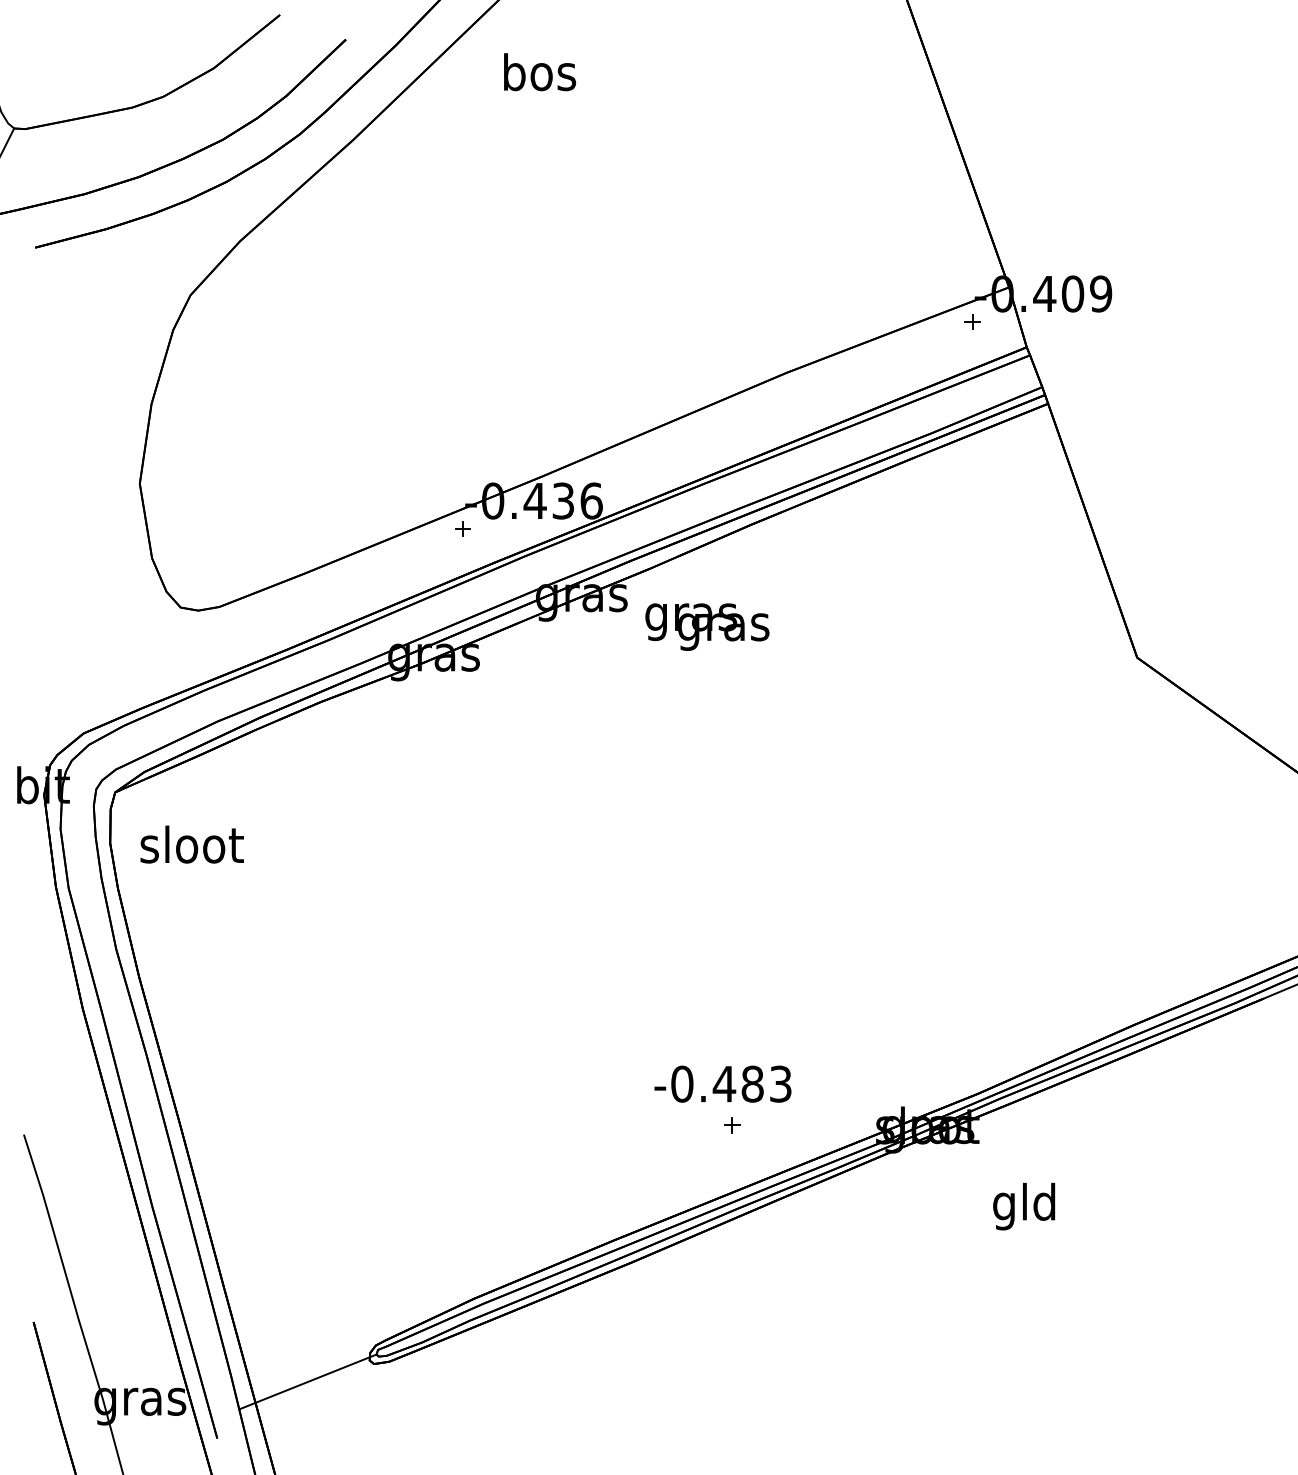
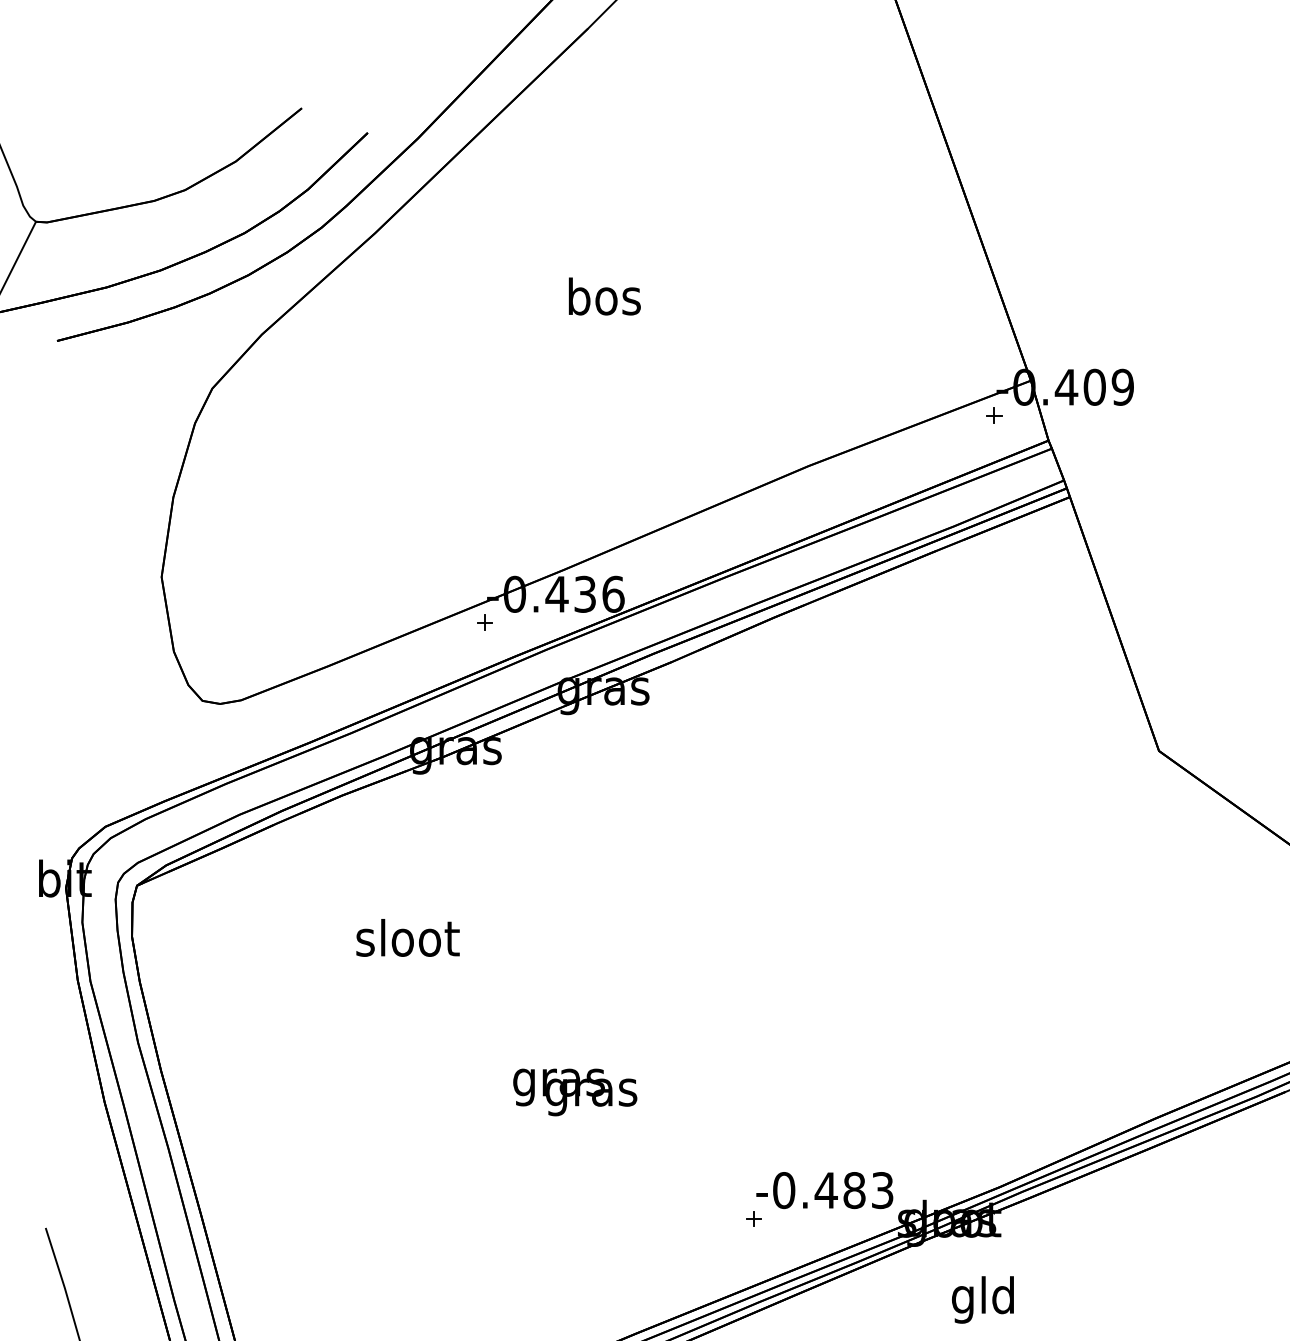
text: (539, 72) -> (604, 296), moved
text: (707, 626) -> (575, 1091), moved
text: (191, 844) -> (407, 937), moved
text: (722, 1083) -> (824, 1189), moved
text: (1024, 1206) -> (983, 1299), moved

